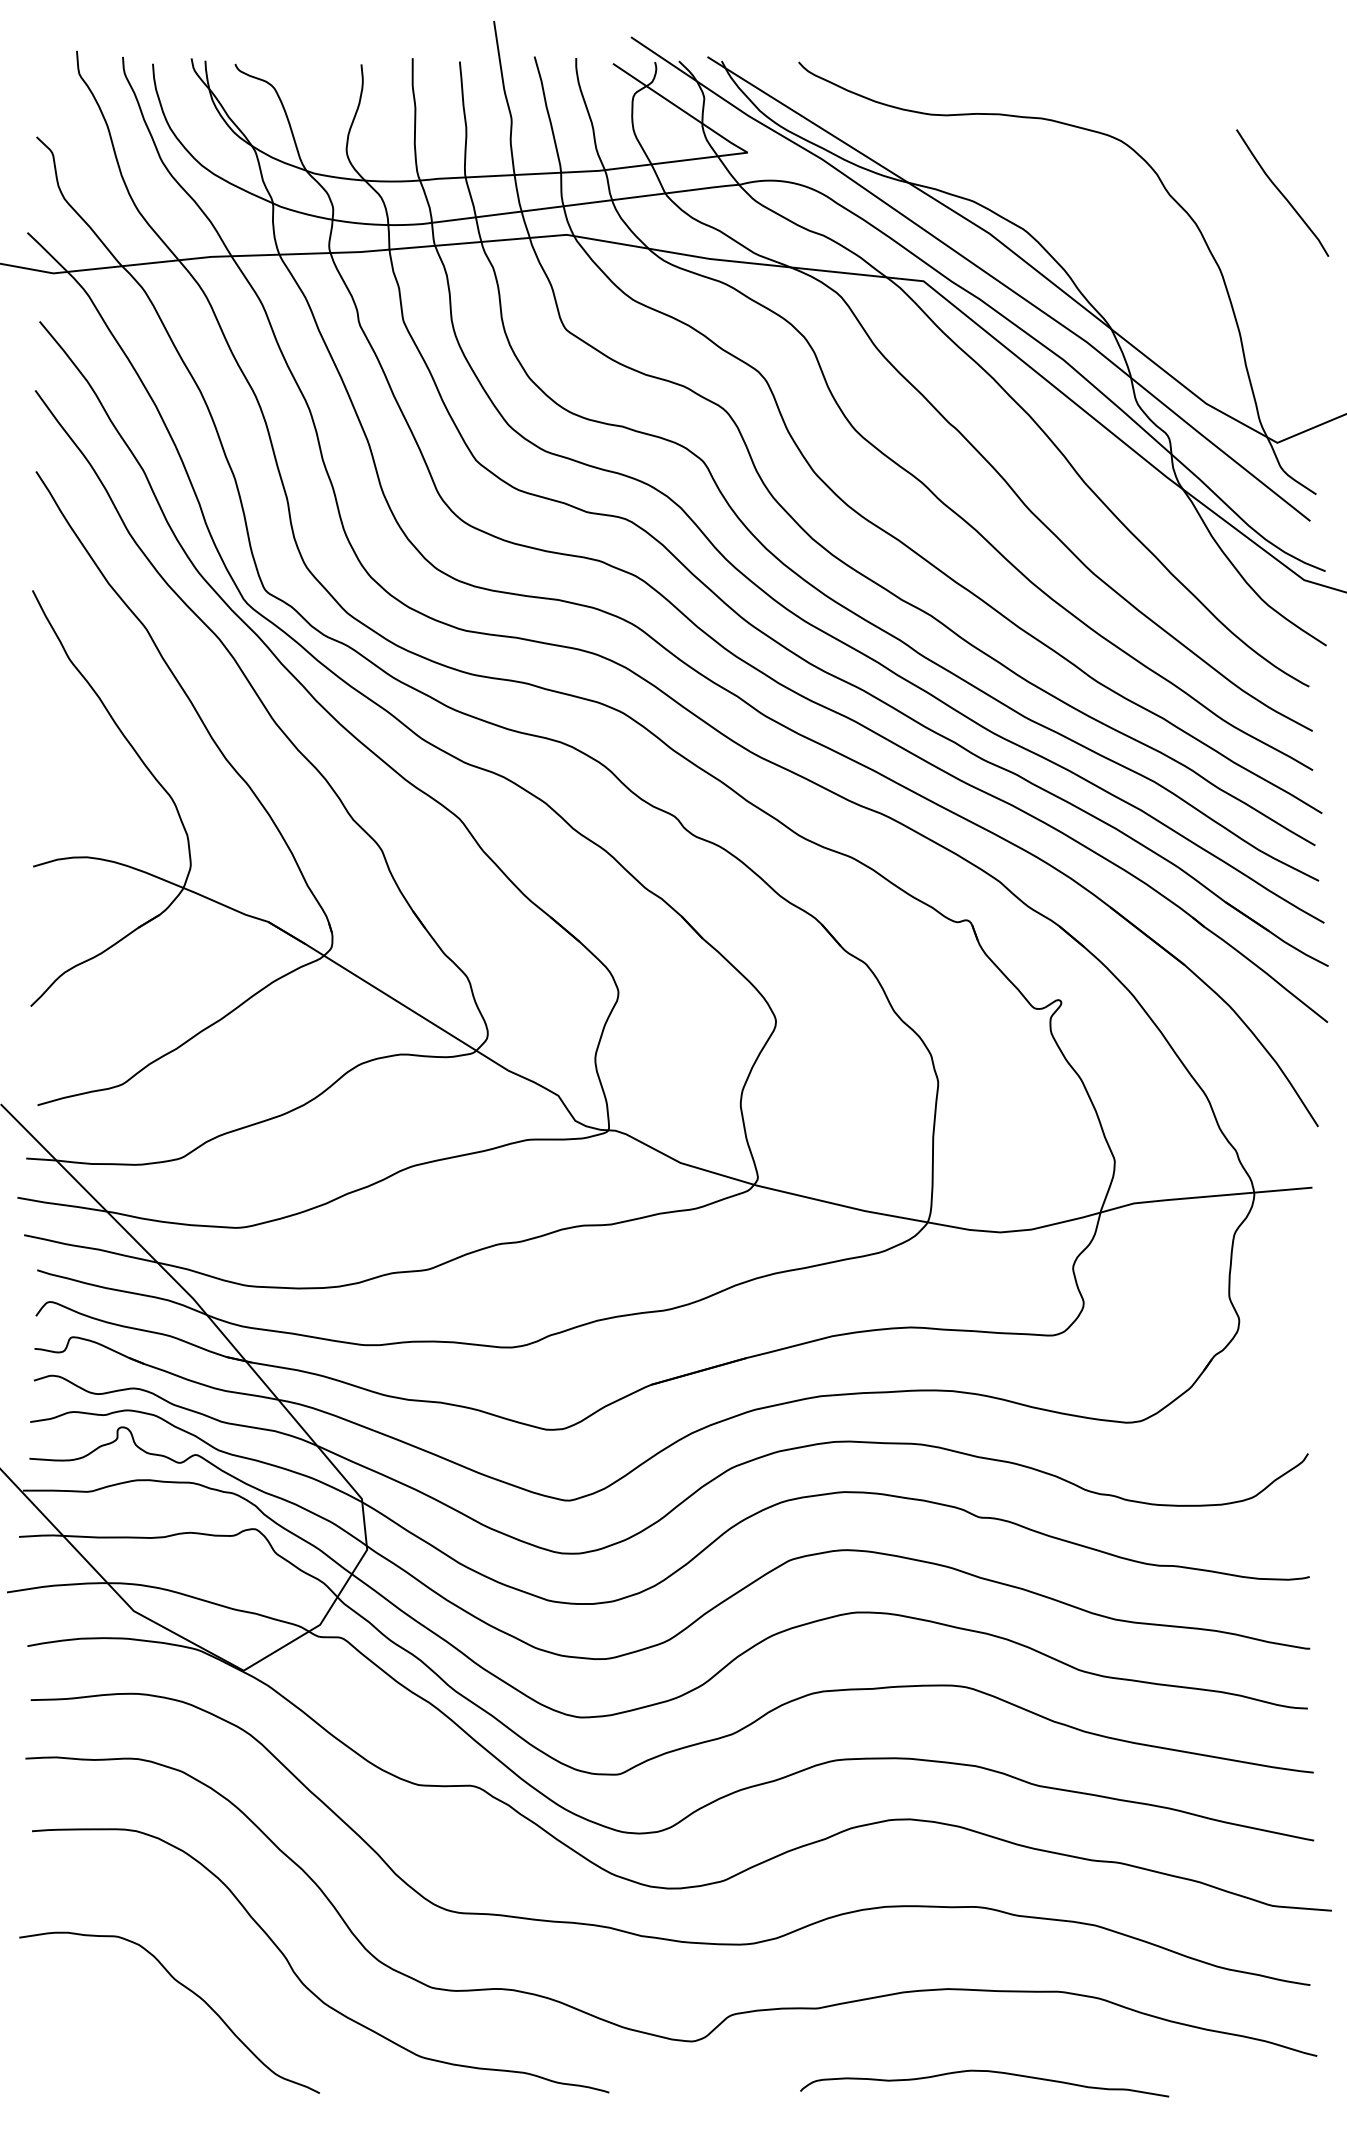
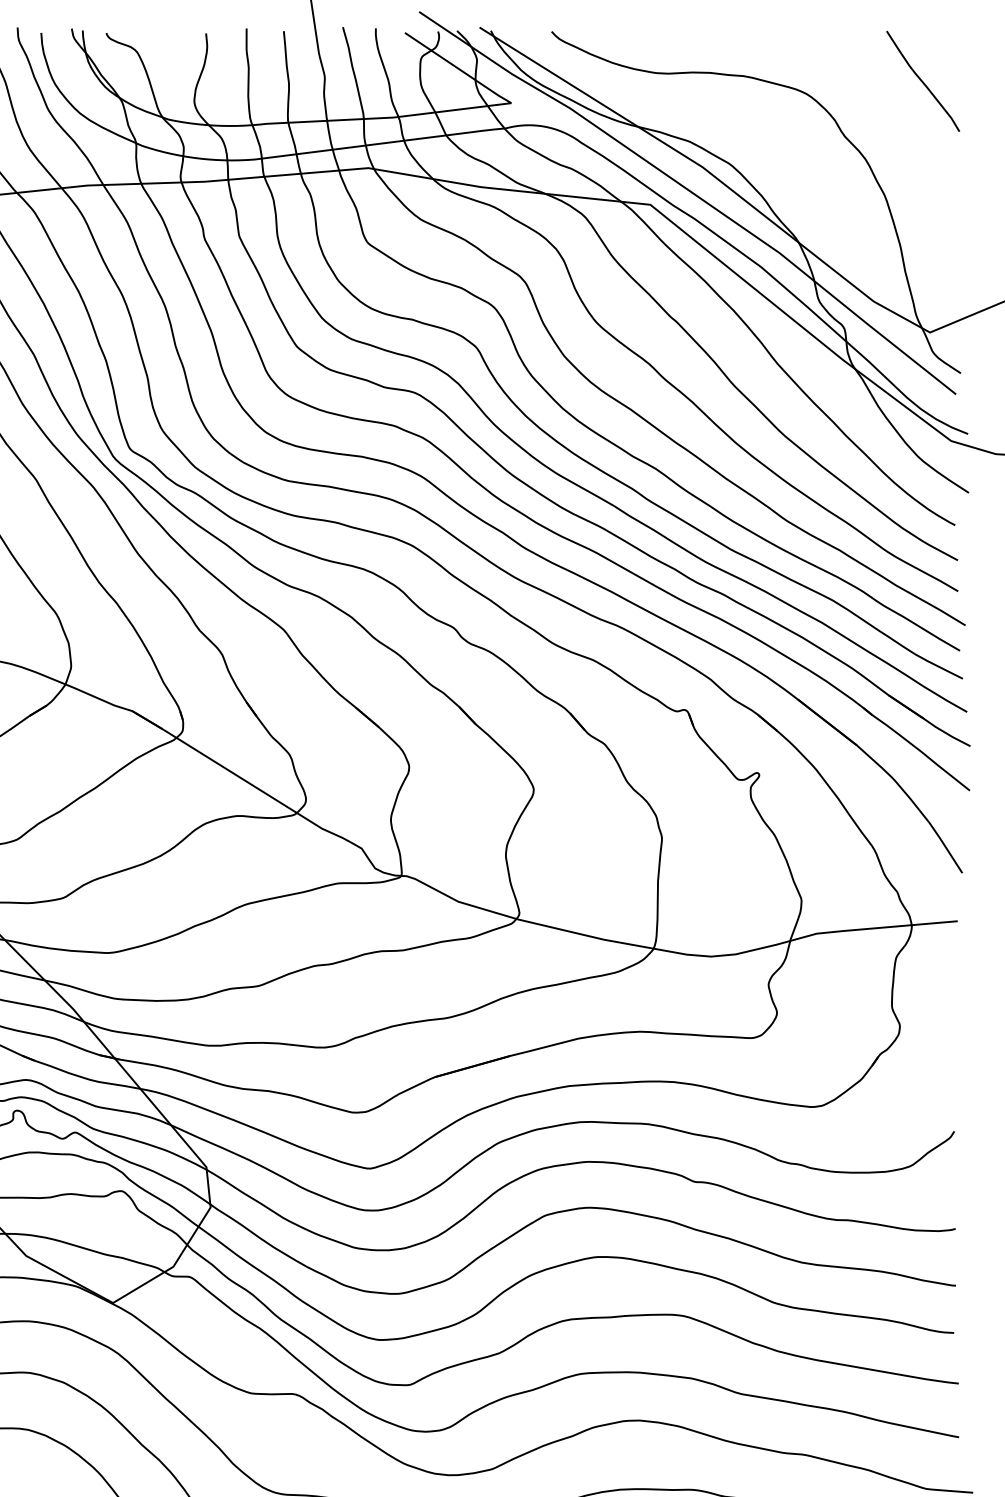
curve: (1281, 192) -> (922, 80), moved

